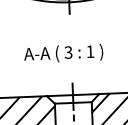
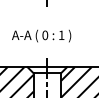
text: (68, 51) -> (45, 34), 3 -> 0

